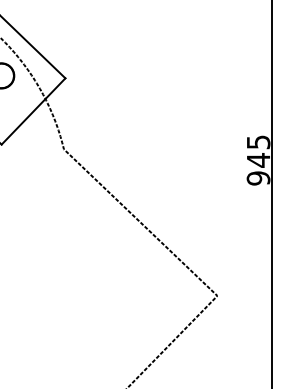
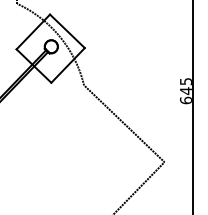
text: (257, 178) -> (185, 100), 945 -> 645

